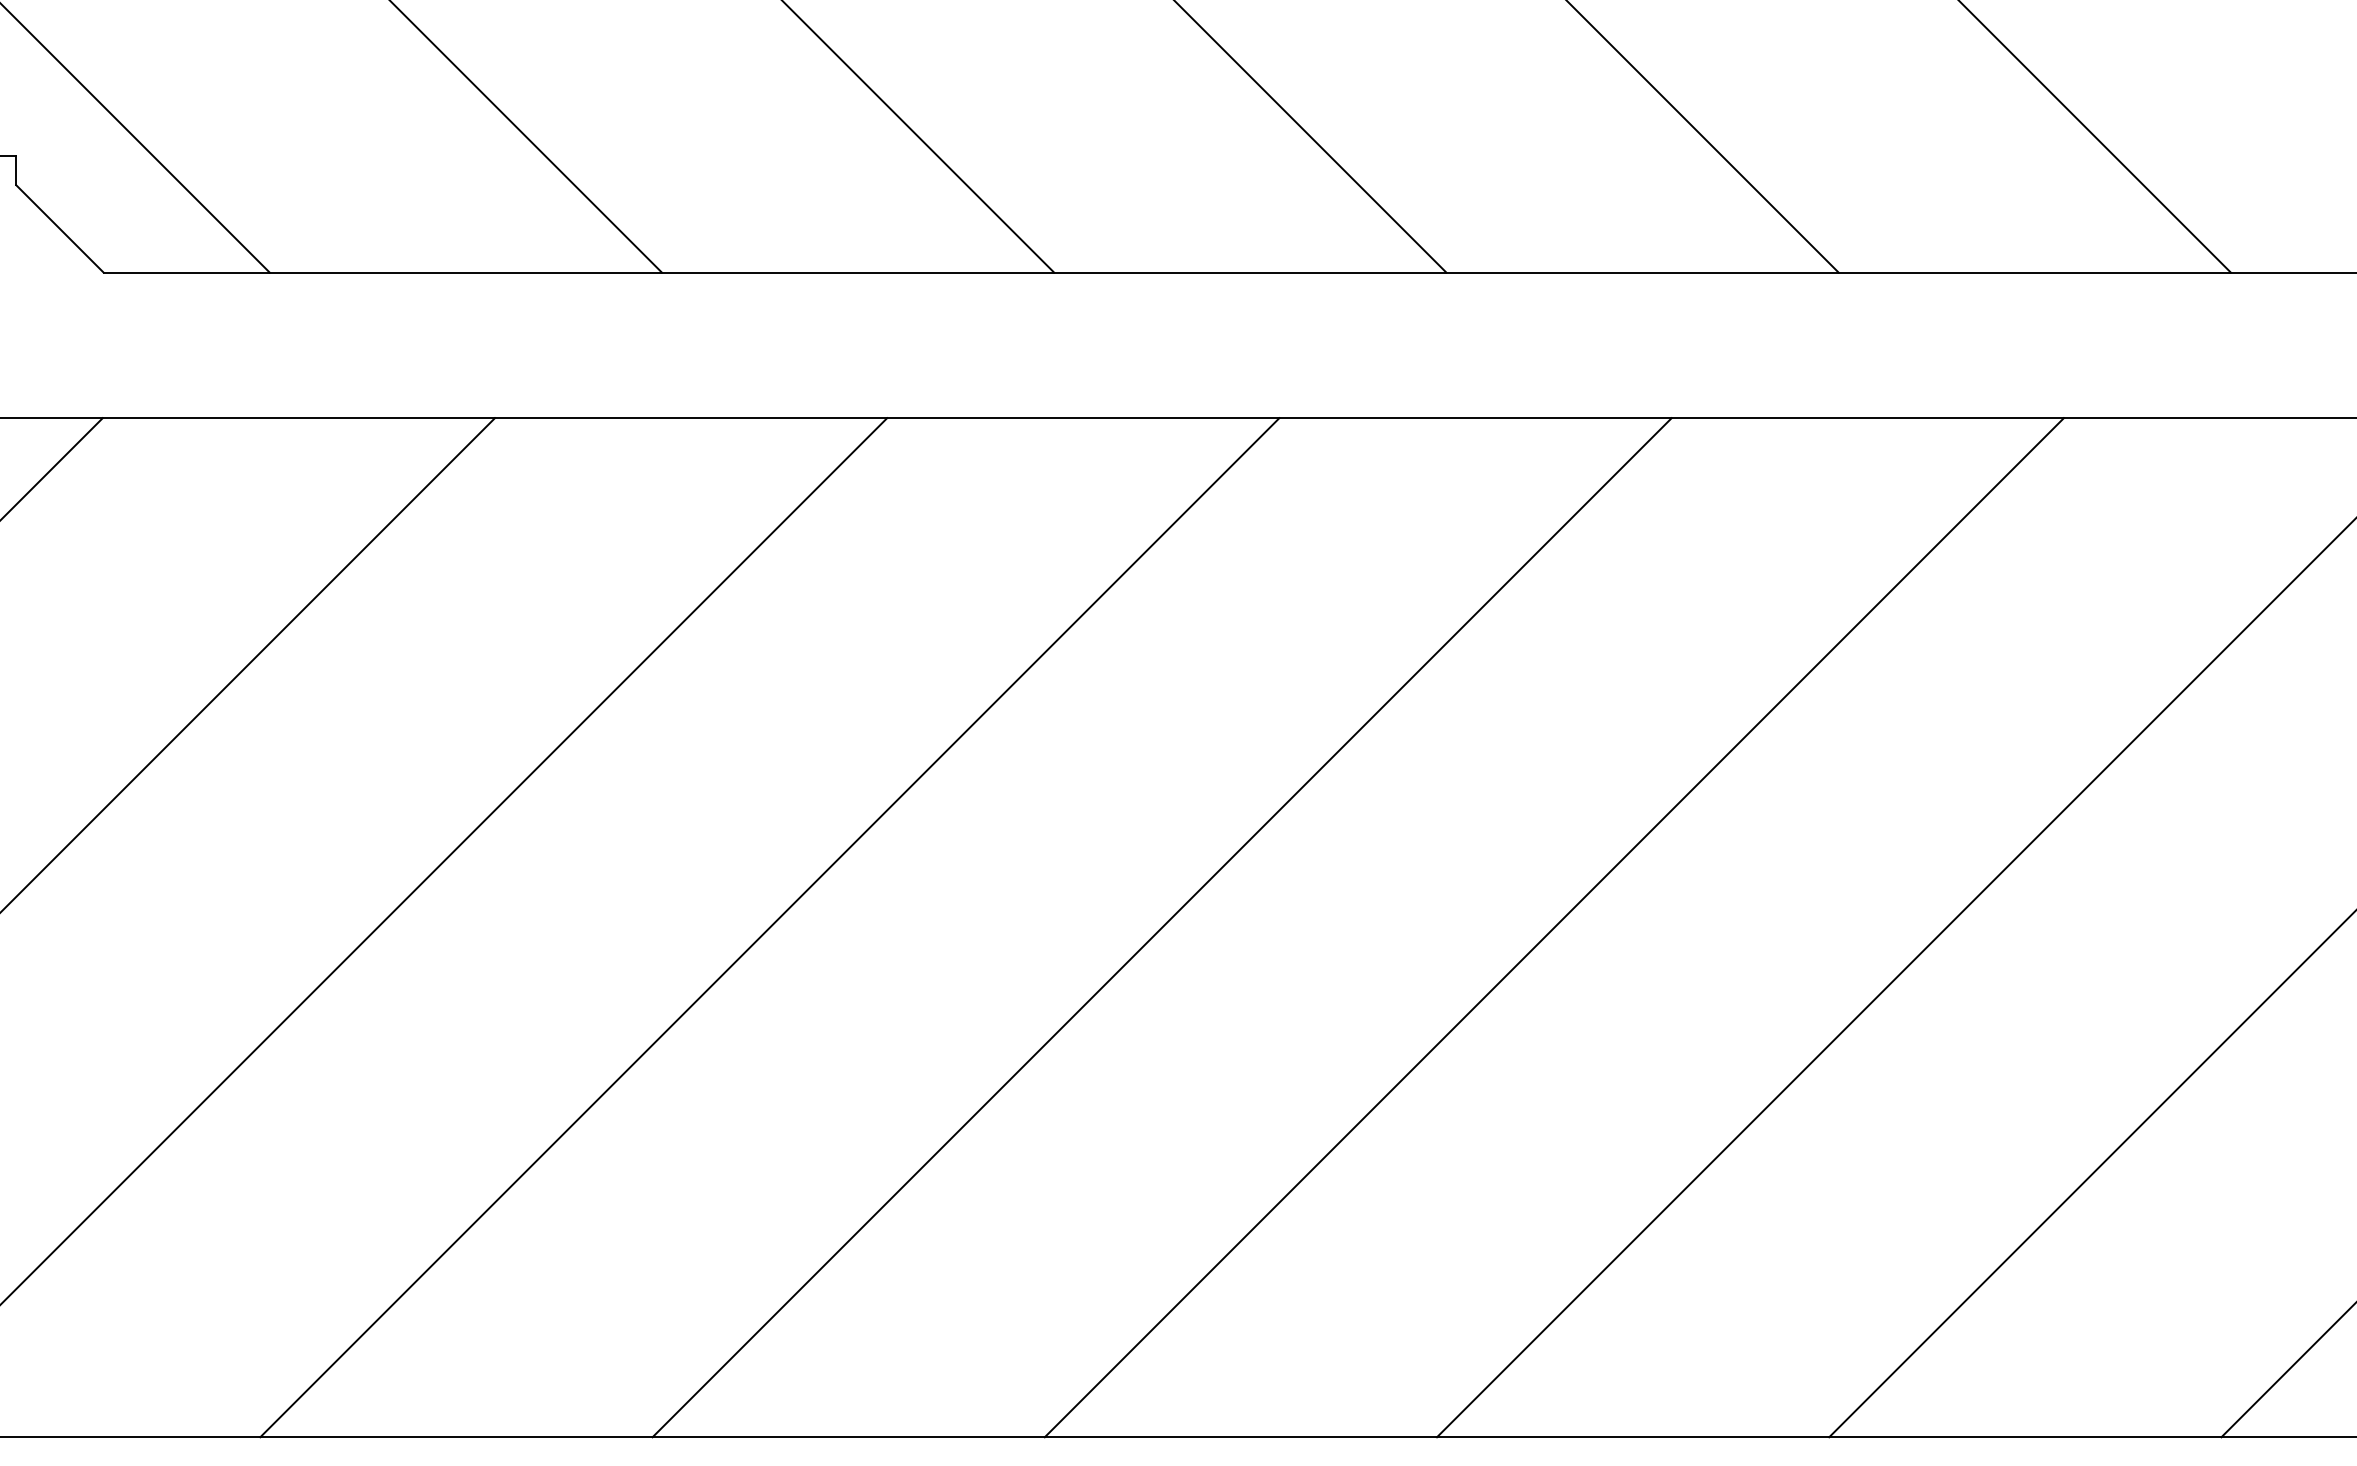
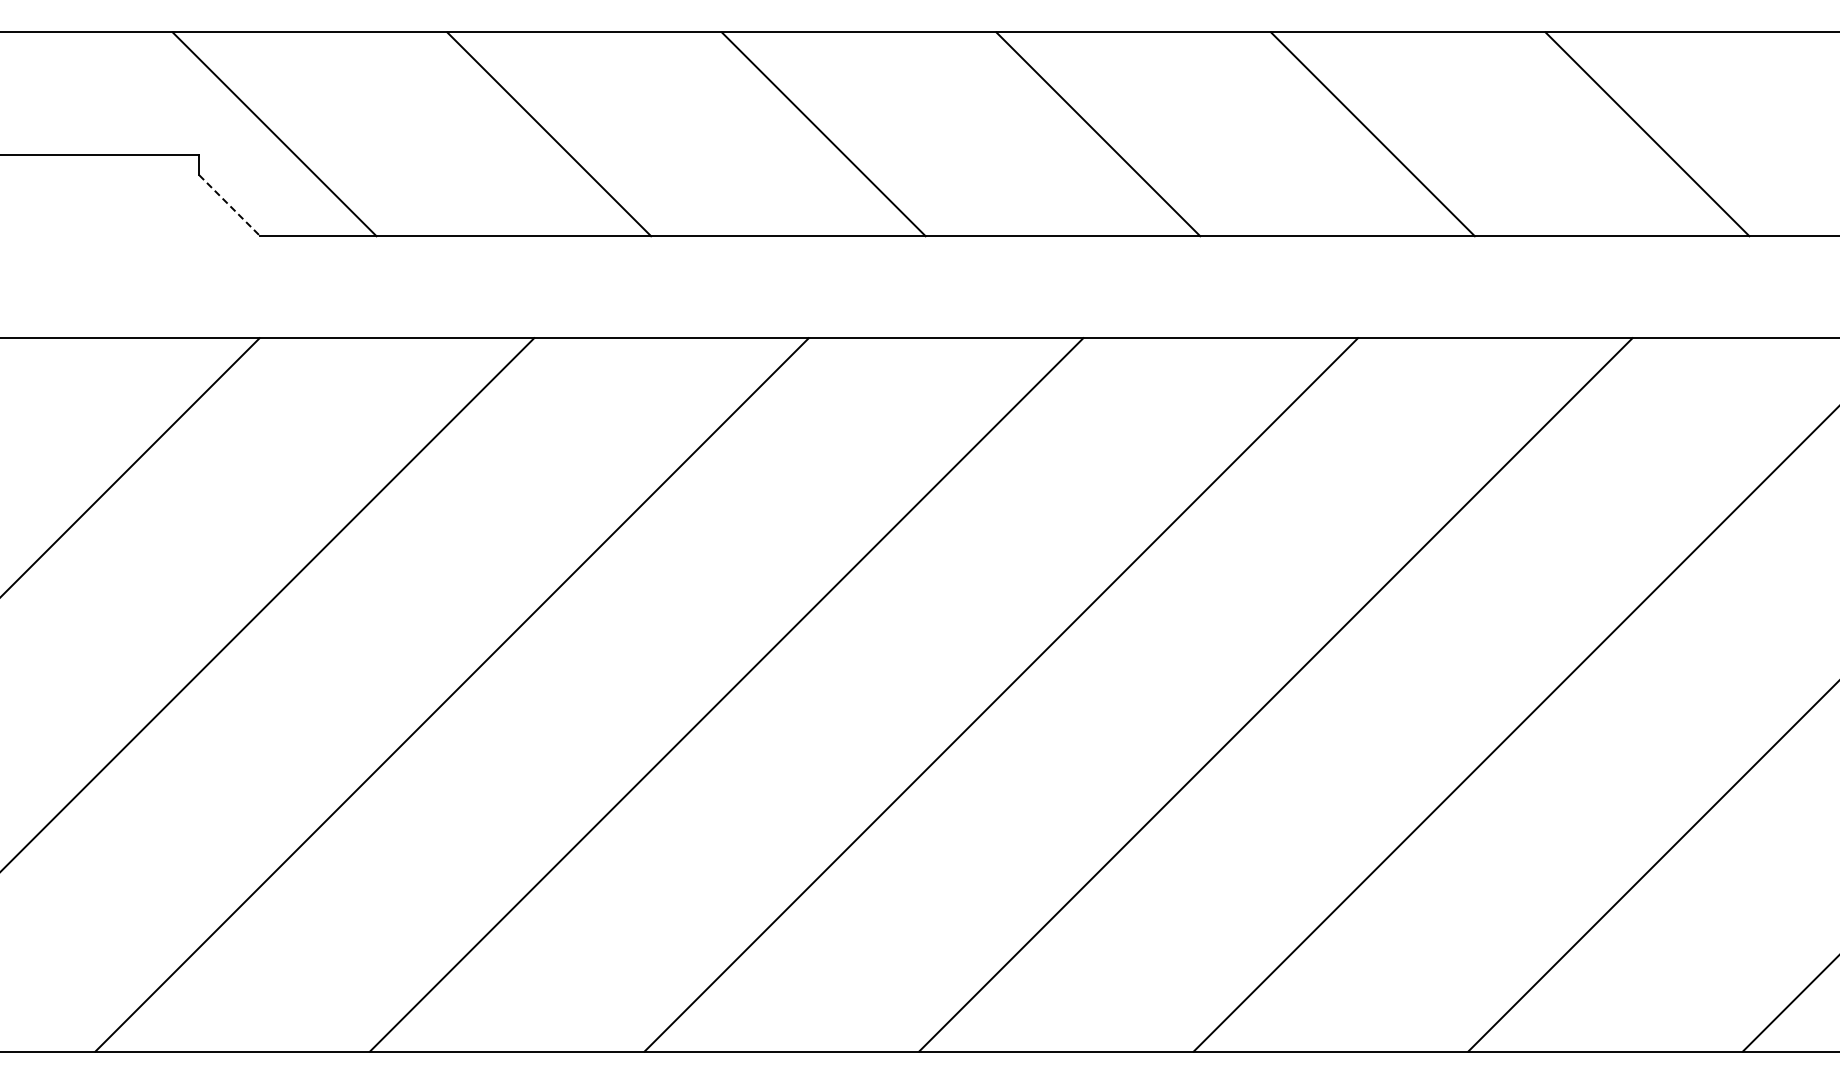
line: (61, 230) -> (230, 206), solid -> dashed

